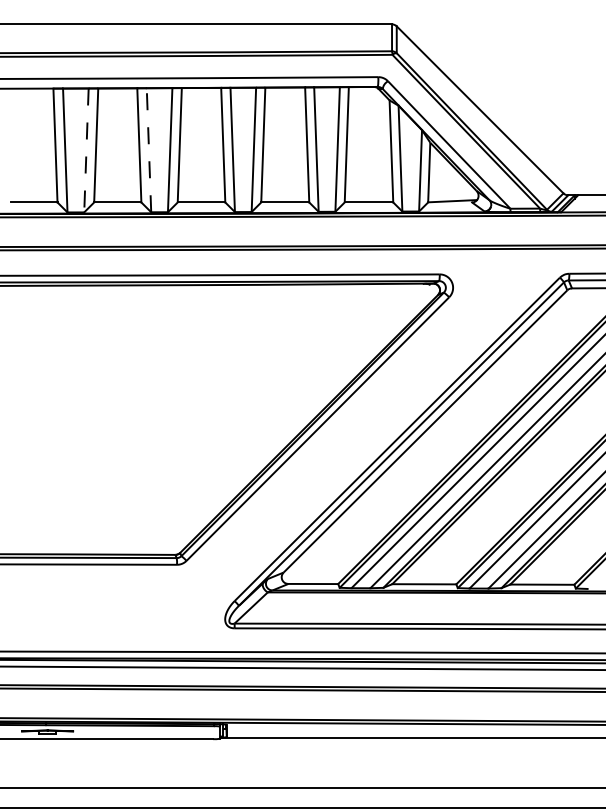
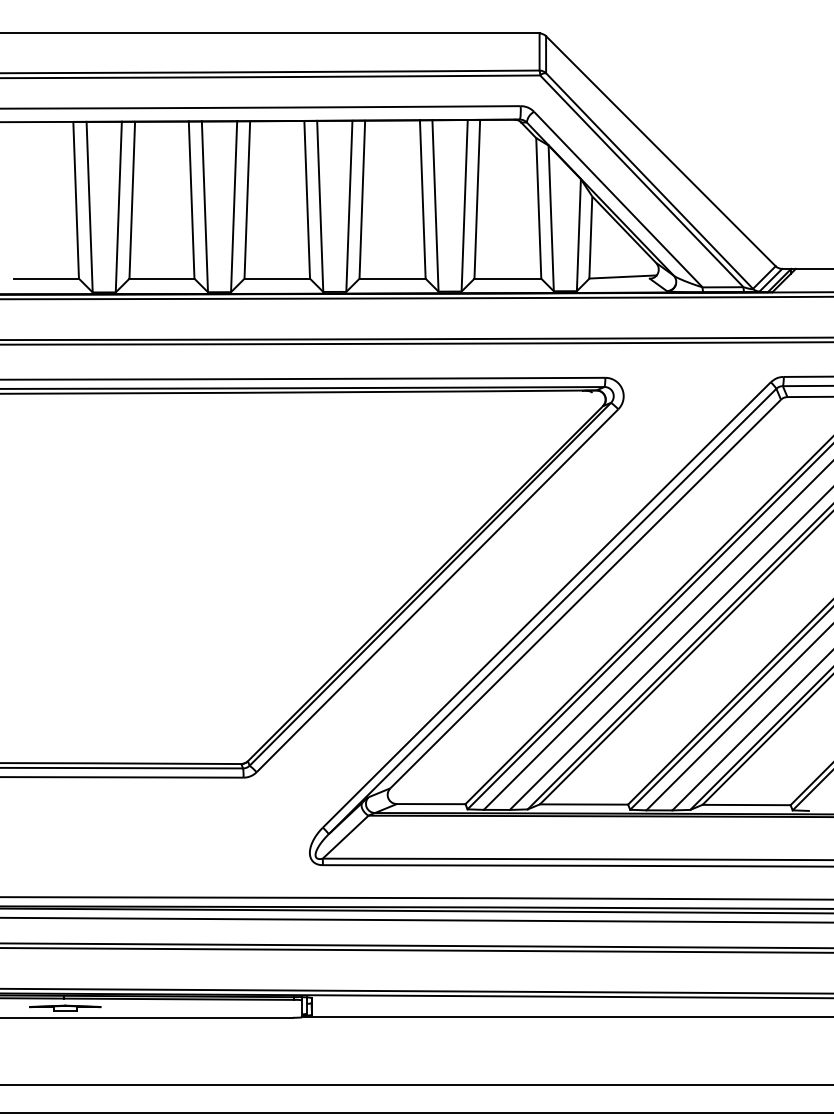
line: (148, 149) -> (204, 205), dashed -> solid
line: (86, 150) -> (118, 207), dashed -> solid

